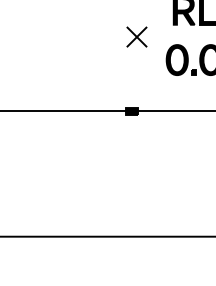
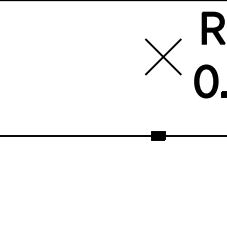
part: (136, 36) -> (162, 56), size x1.67

